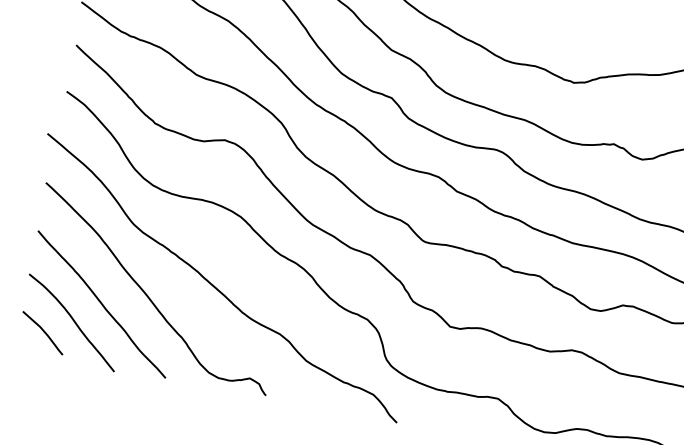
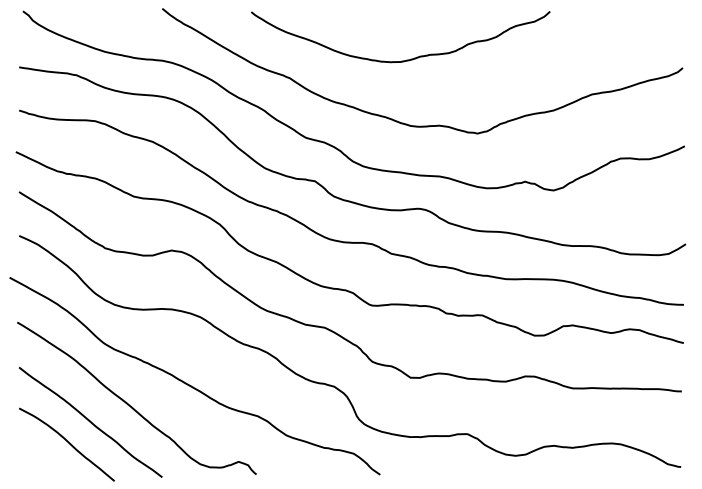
curve: (43, 332) -> (42, 458), removed

